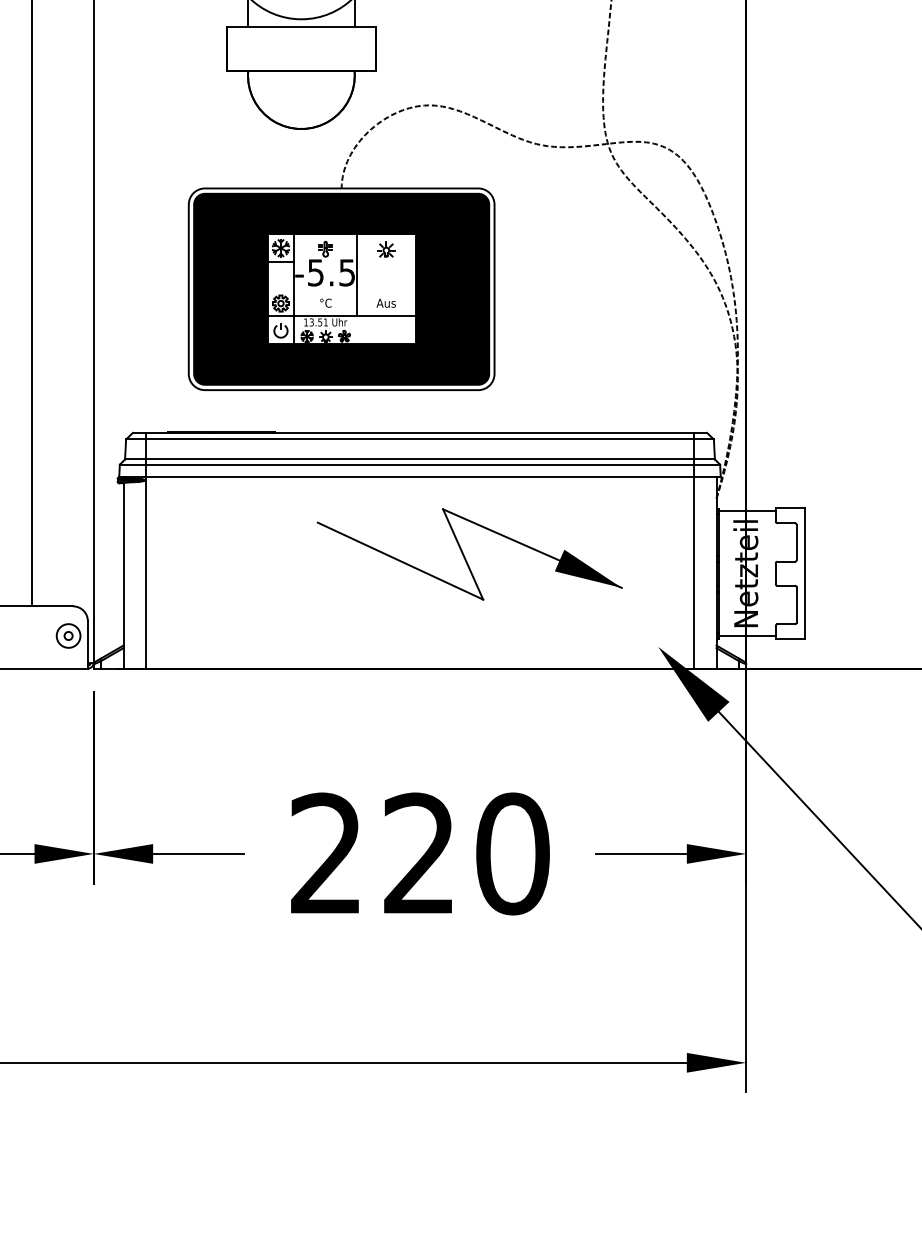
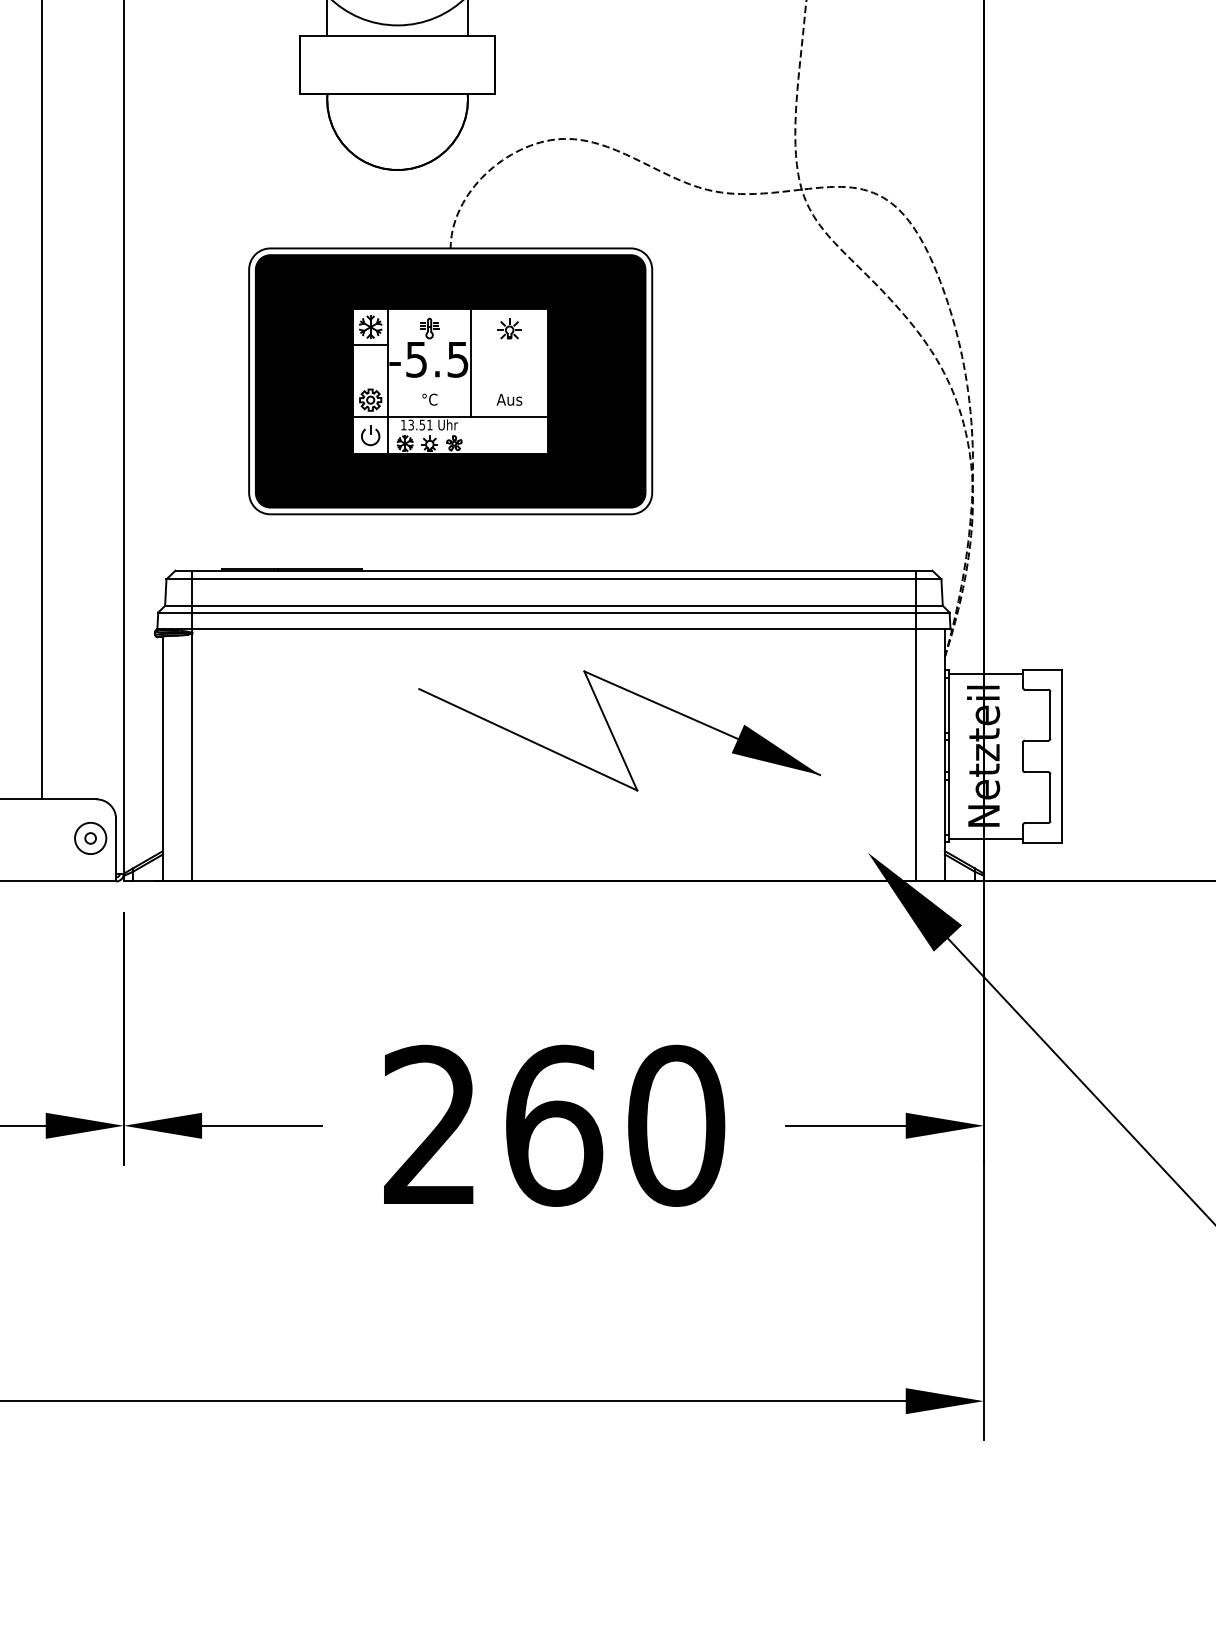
text: (420, 853) -> (554, 1125), 220 -> 260

